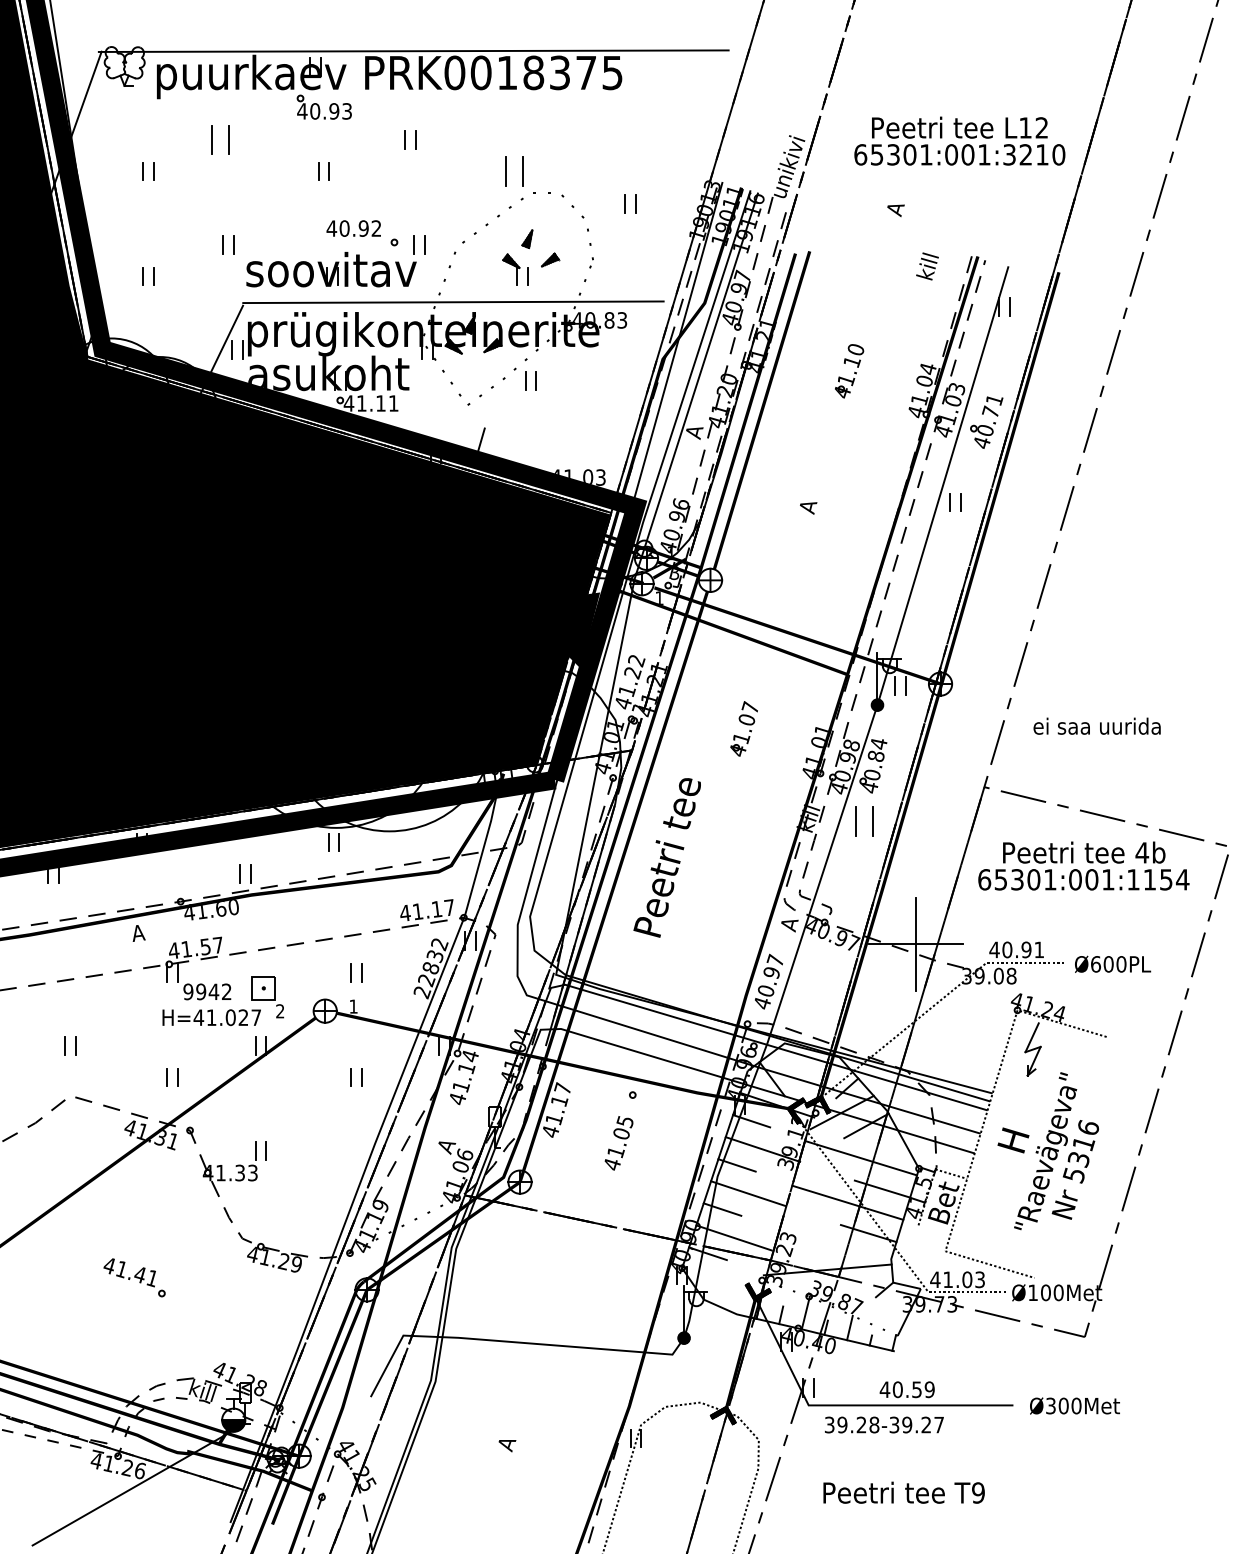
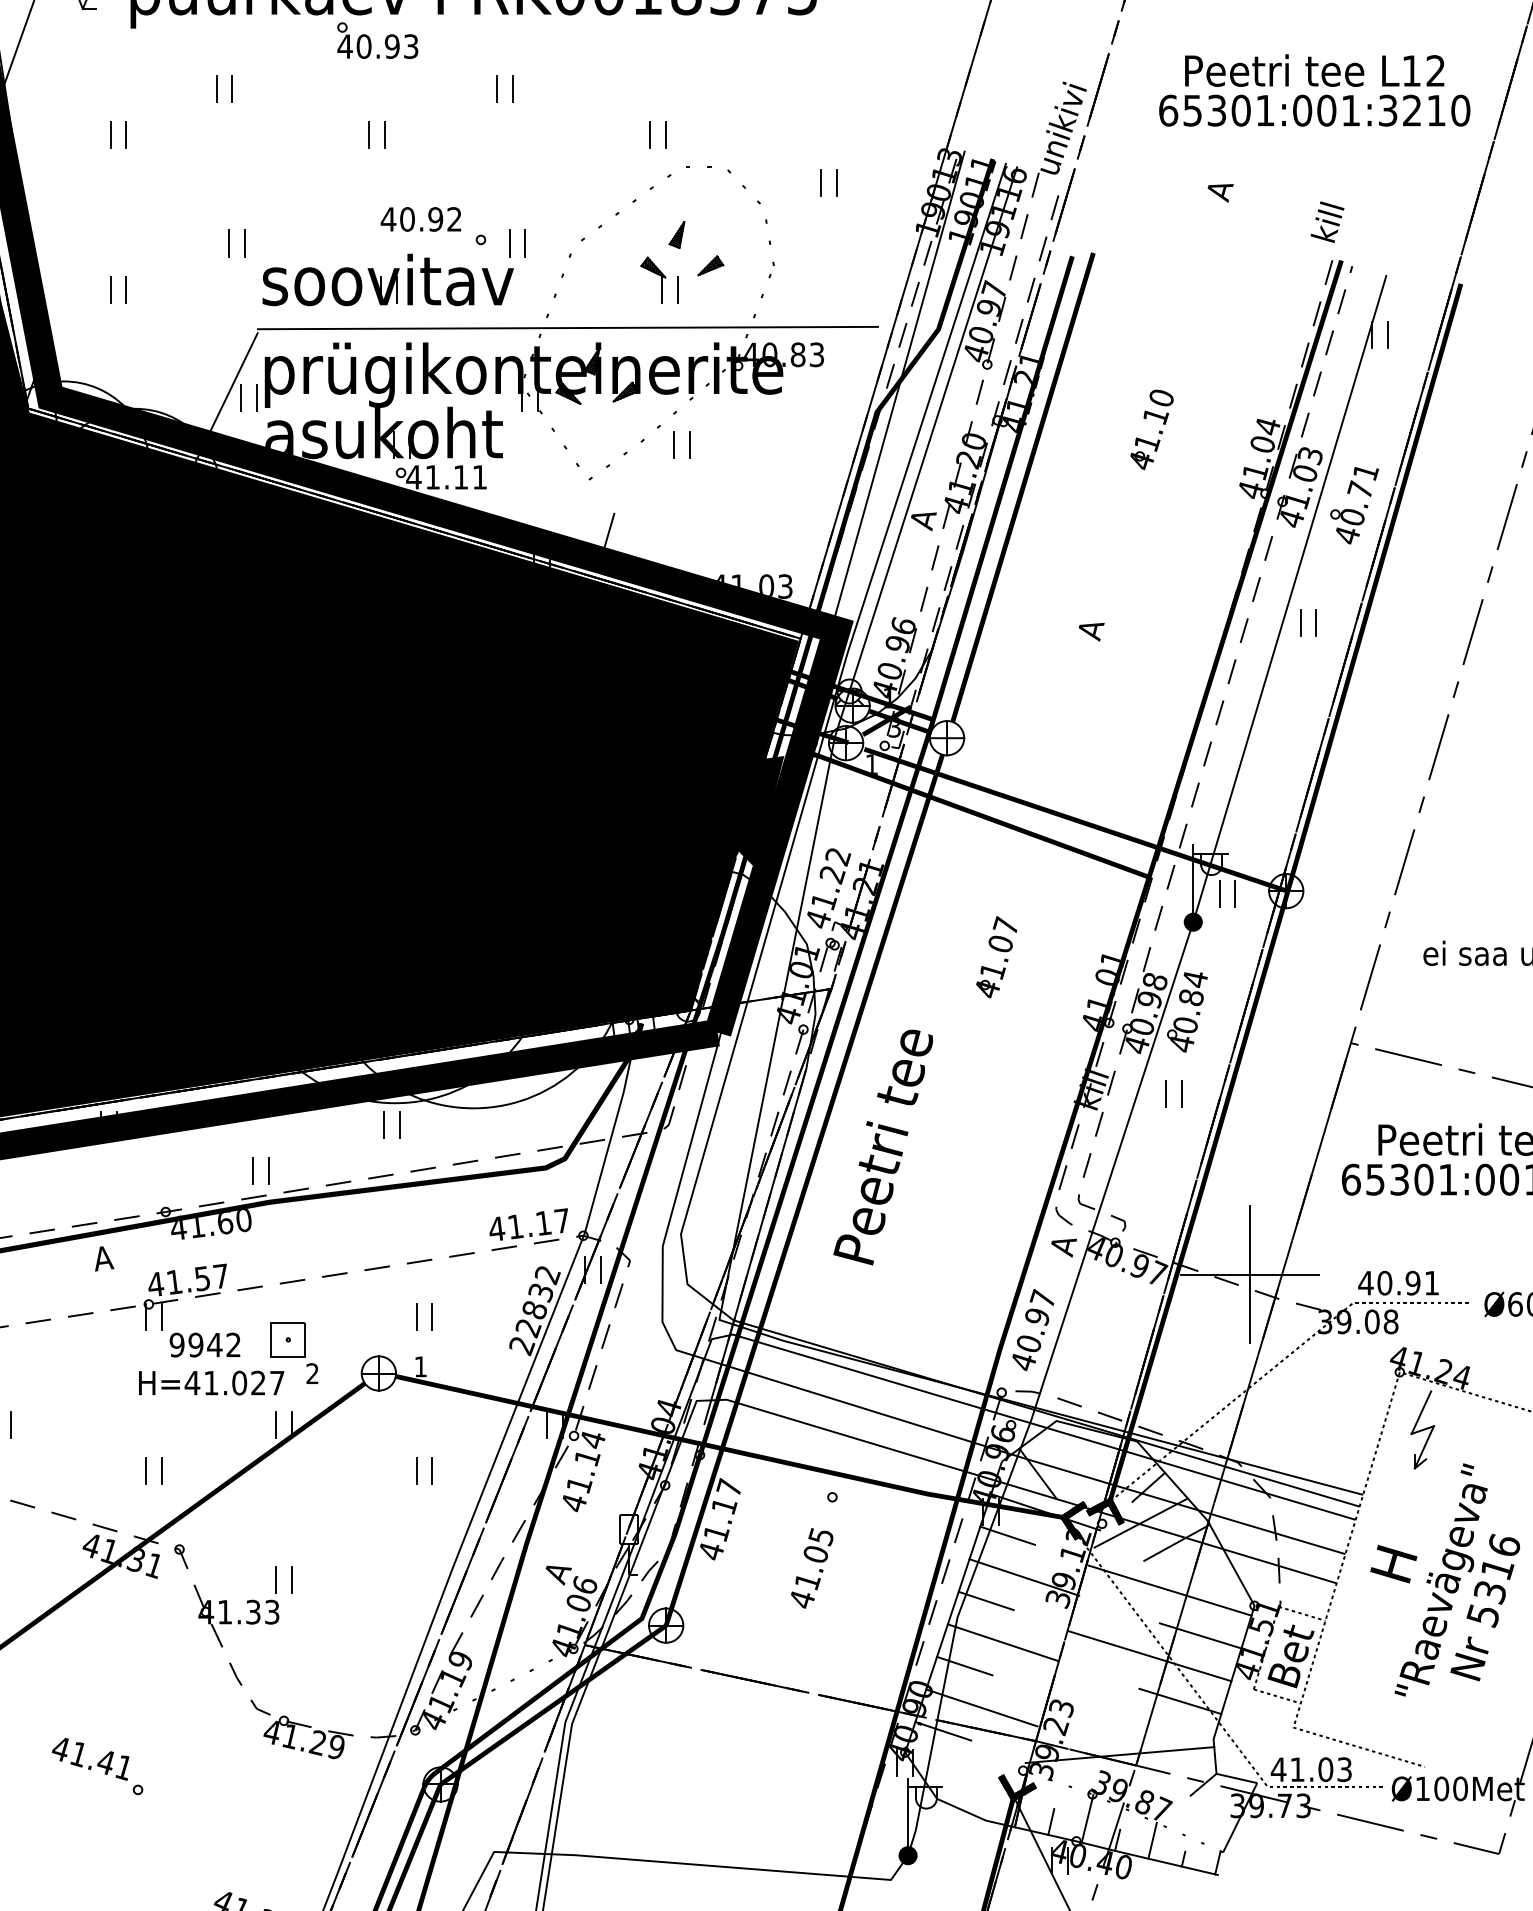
part: (220, 139) -> (224, 88), size x0.62
part: (514, 171) -> (657, 135), size x0.62
text: (927, 266) -> (1327, 222), moved
part: (864, 821) -> (1174, 1093), size x0.62
line: (934, 1229) -> (1277, 1695), added

